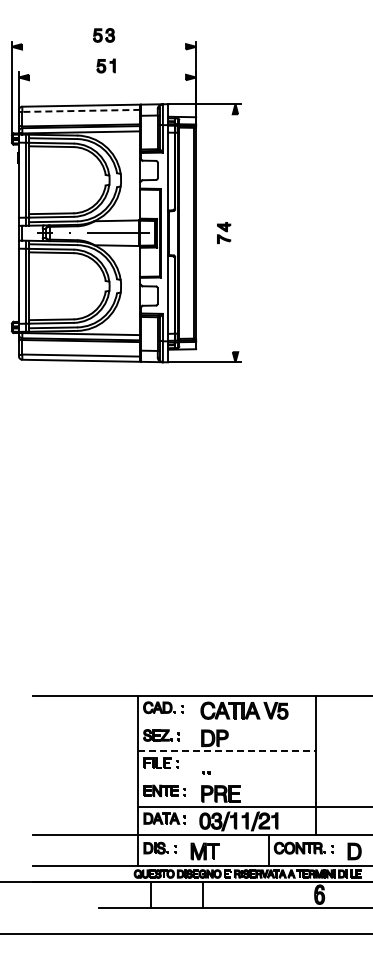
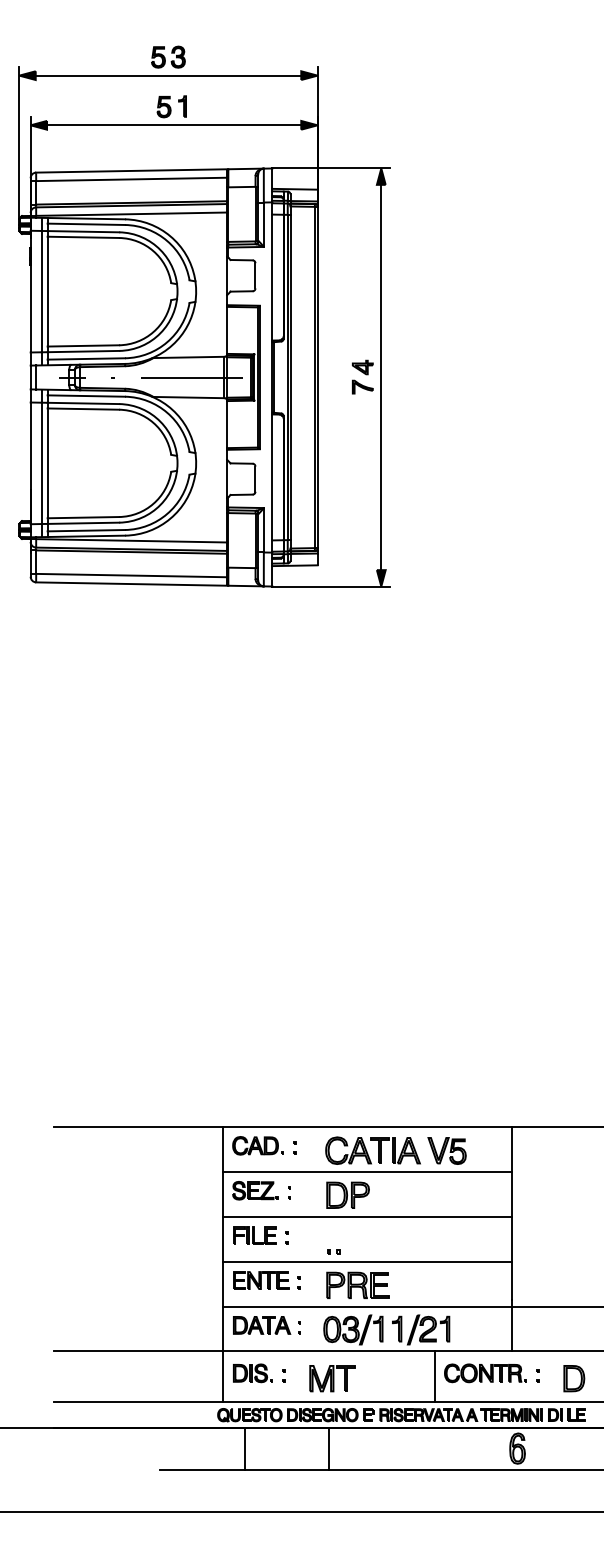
line: (104, 46) -> (169, 75), added
line: (107, 77) -> (174, 125), added
line: (81, 110) -> (131, 178), dashed -> solid
line: (235, 233) -> (381, 377), added
line: (226, 723) -> (366, 1171), added
line: (226, 751) -> (366, 1216), dashed -> solid
line: (226, 779) -> (366, 1262), added

